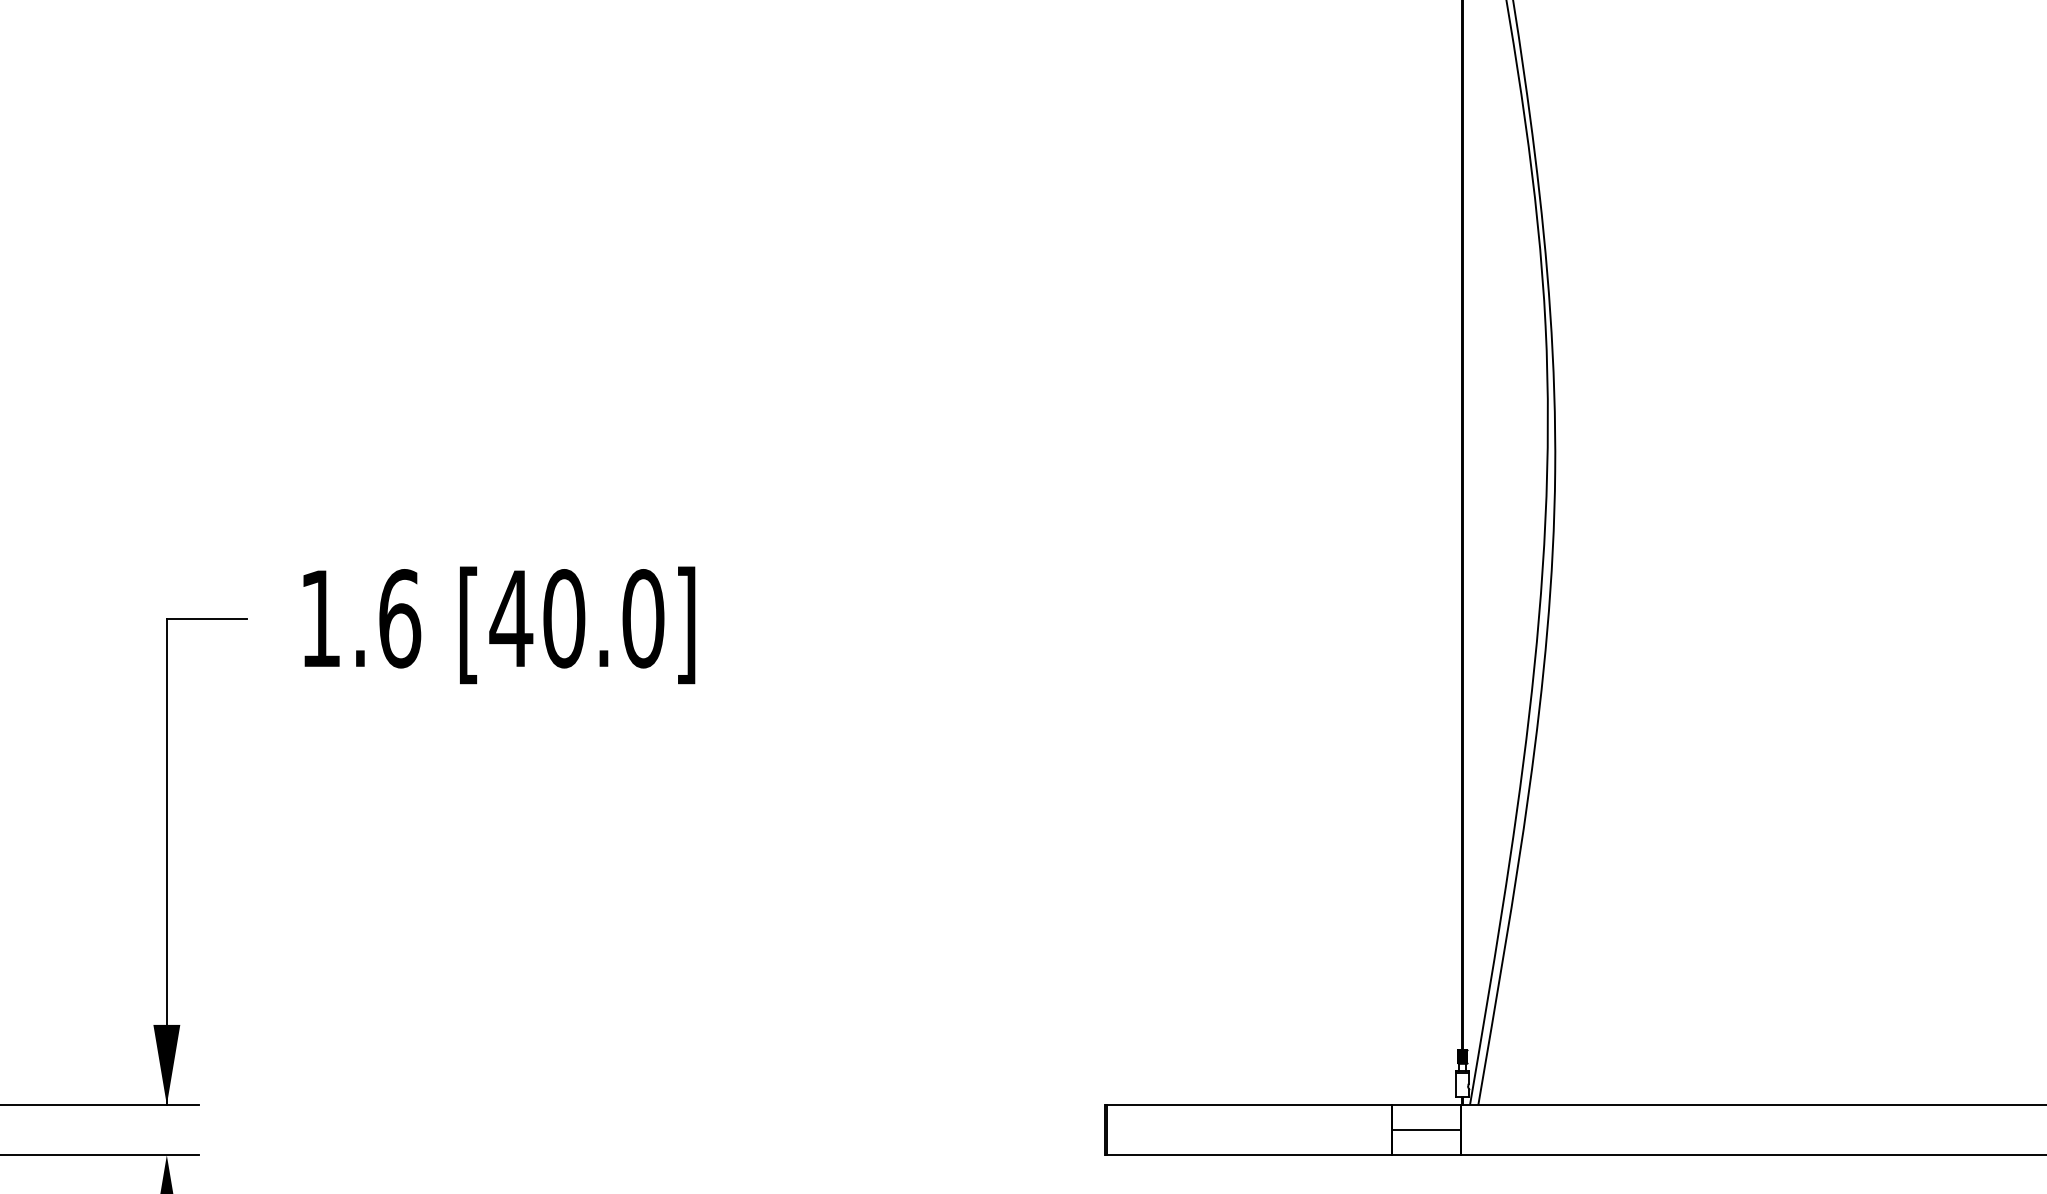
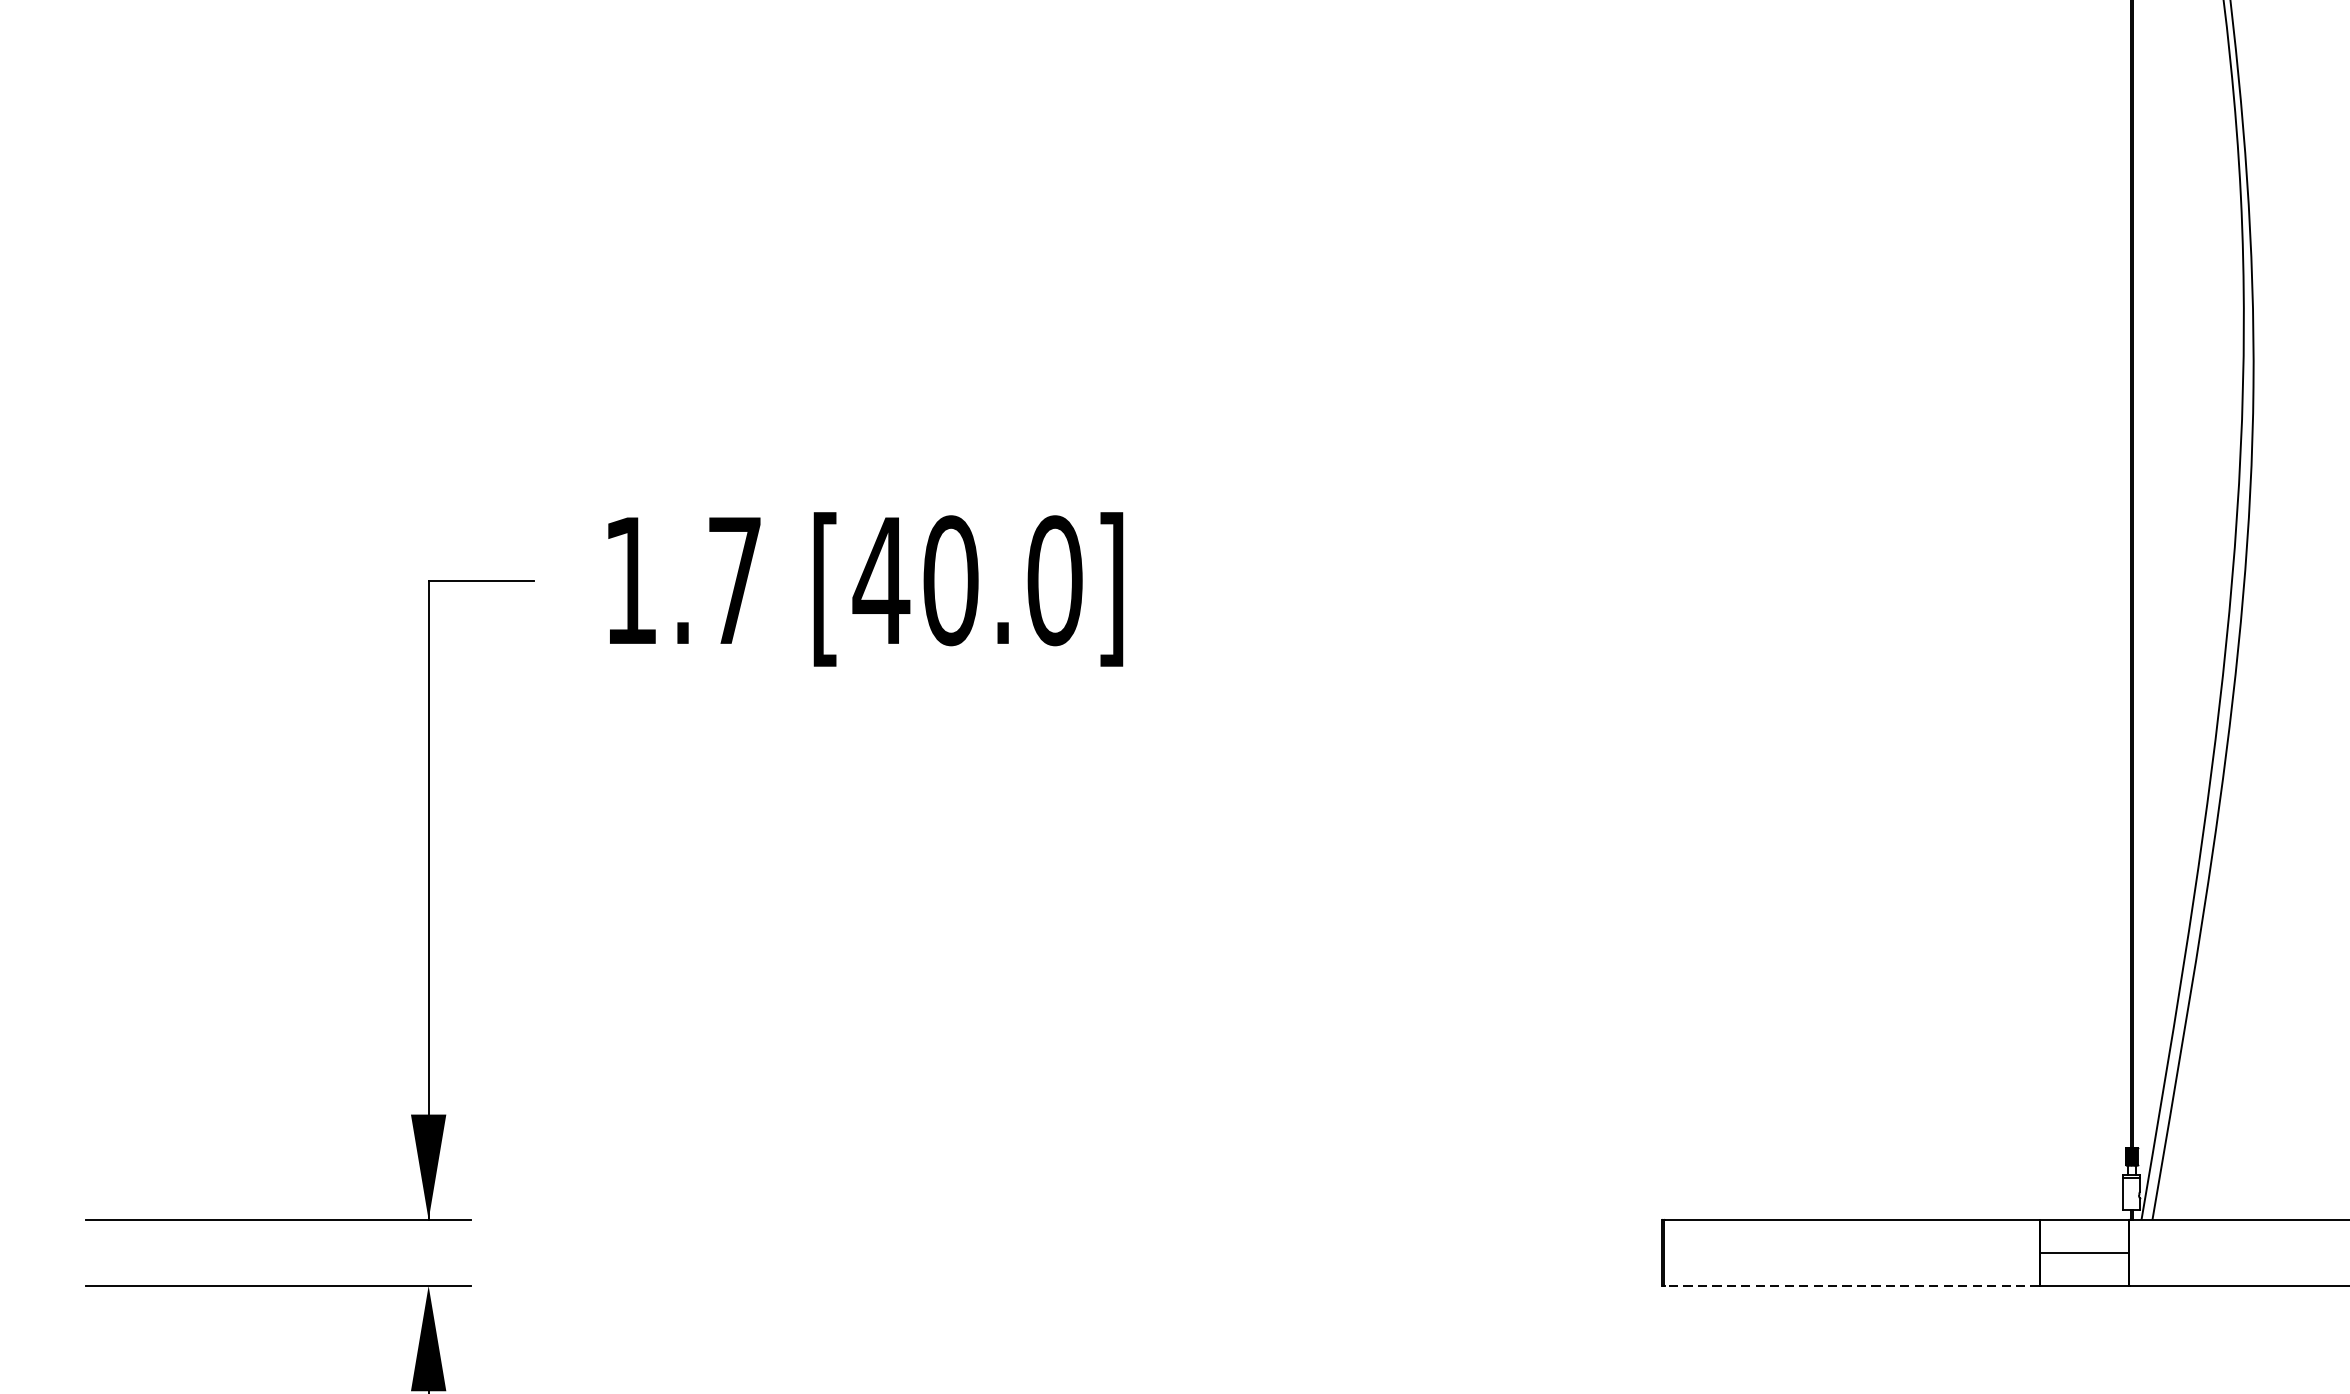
text: (400, 618) -> (735, 580), 1.6 -> 1.7
line: (1249, 1155) -> (1851, 1286), solid -> dashed

